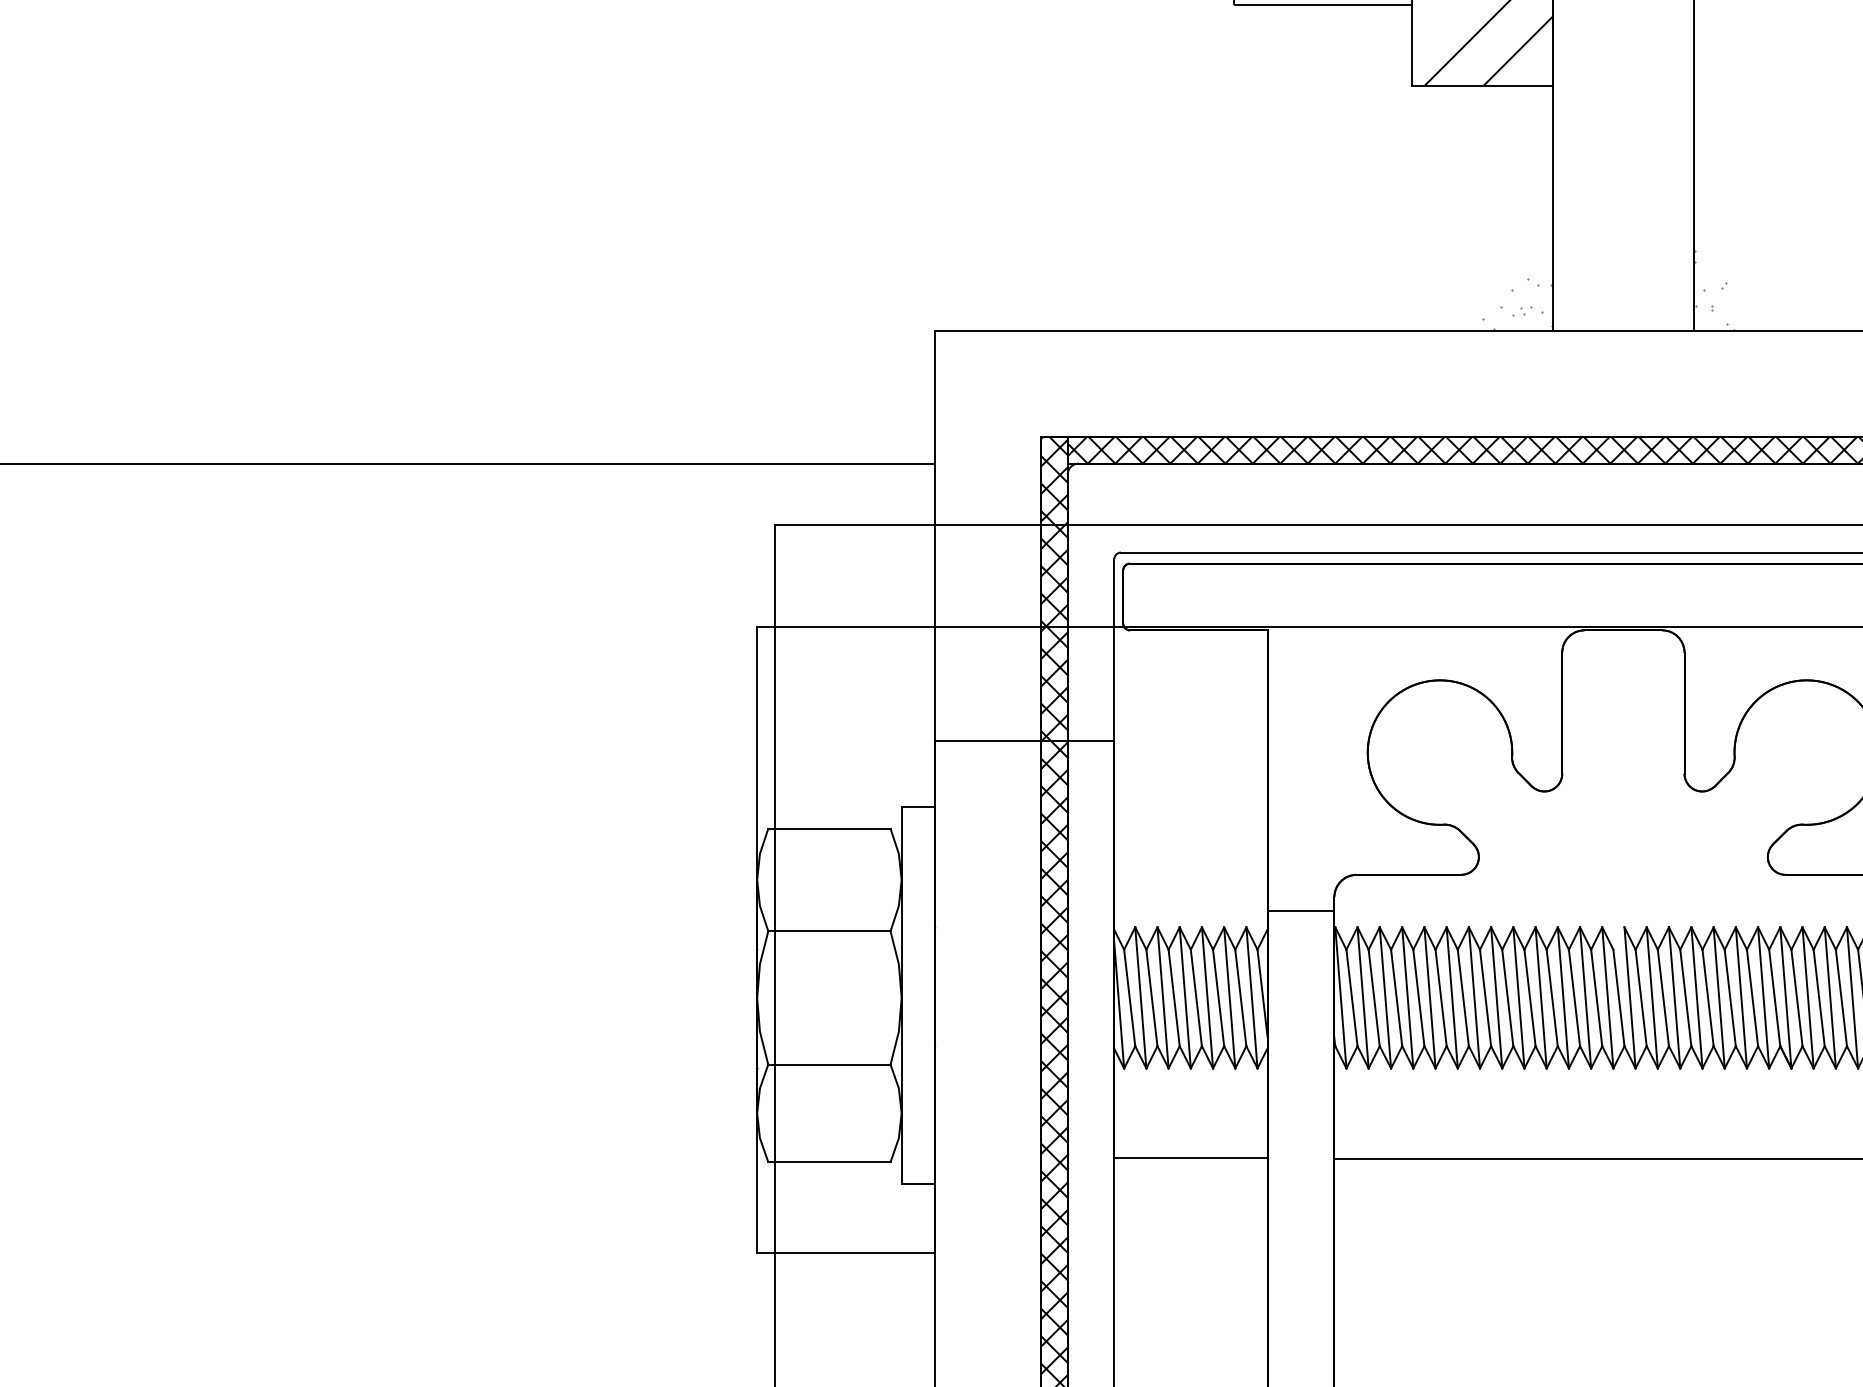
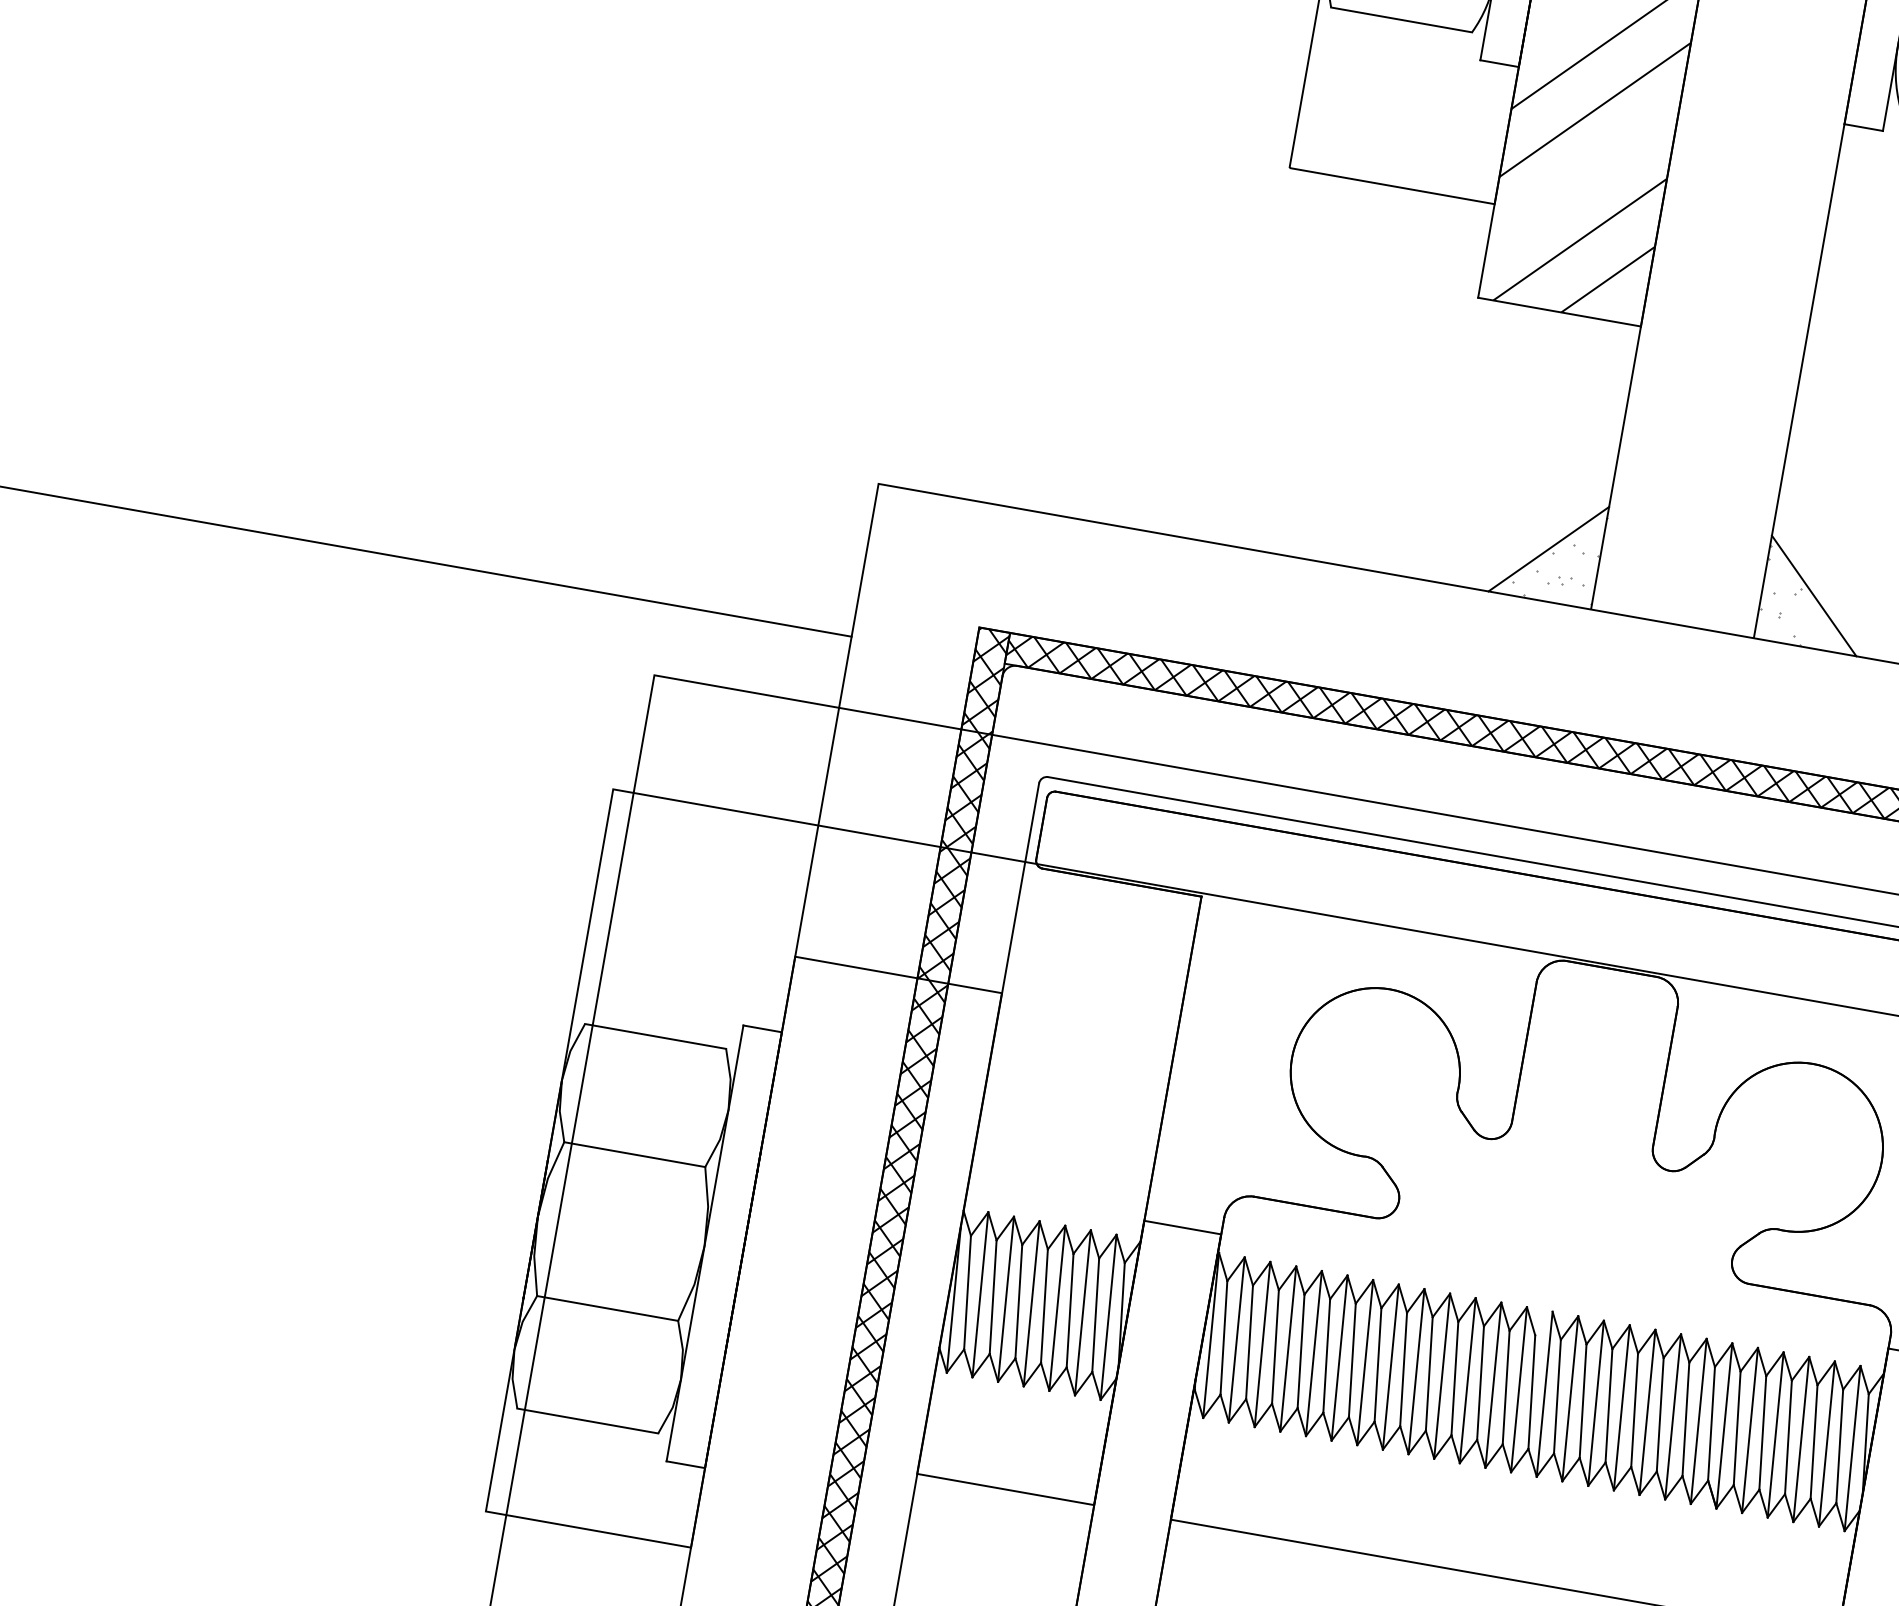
line: (1507, 286) -> (1548, 548), added
line: (1737, 286) -> (1813, 595), added

